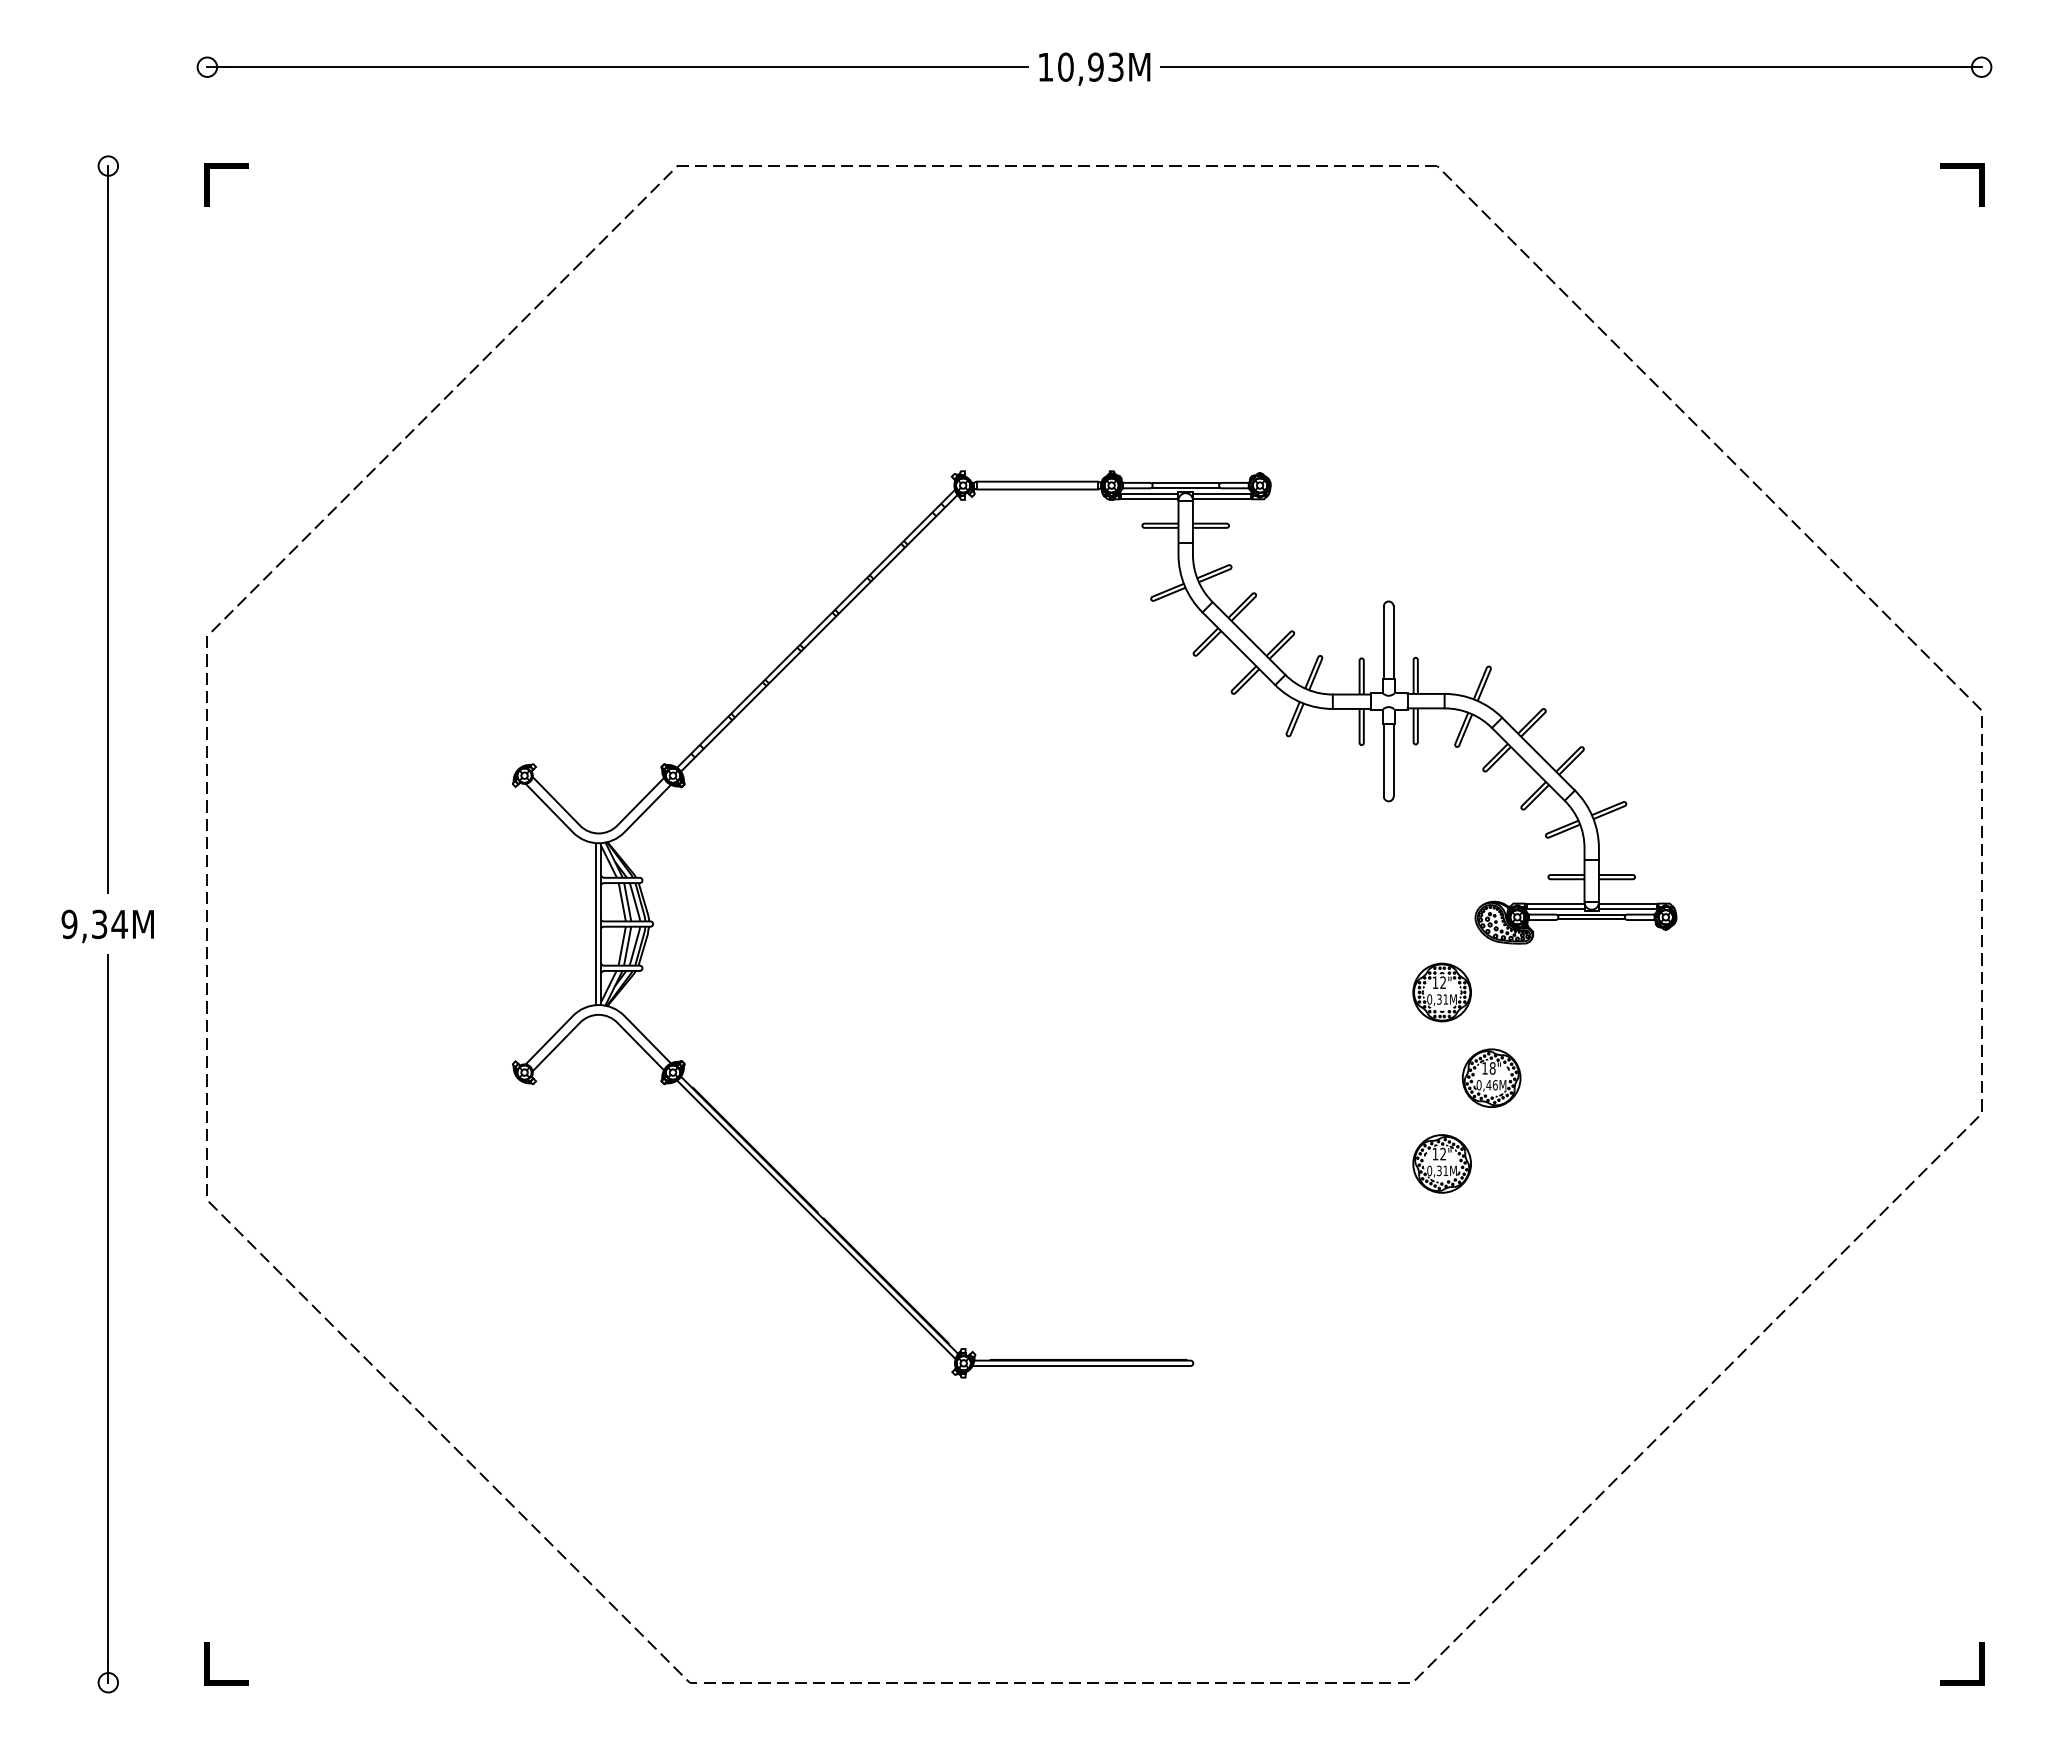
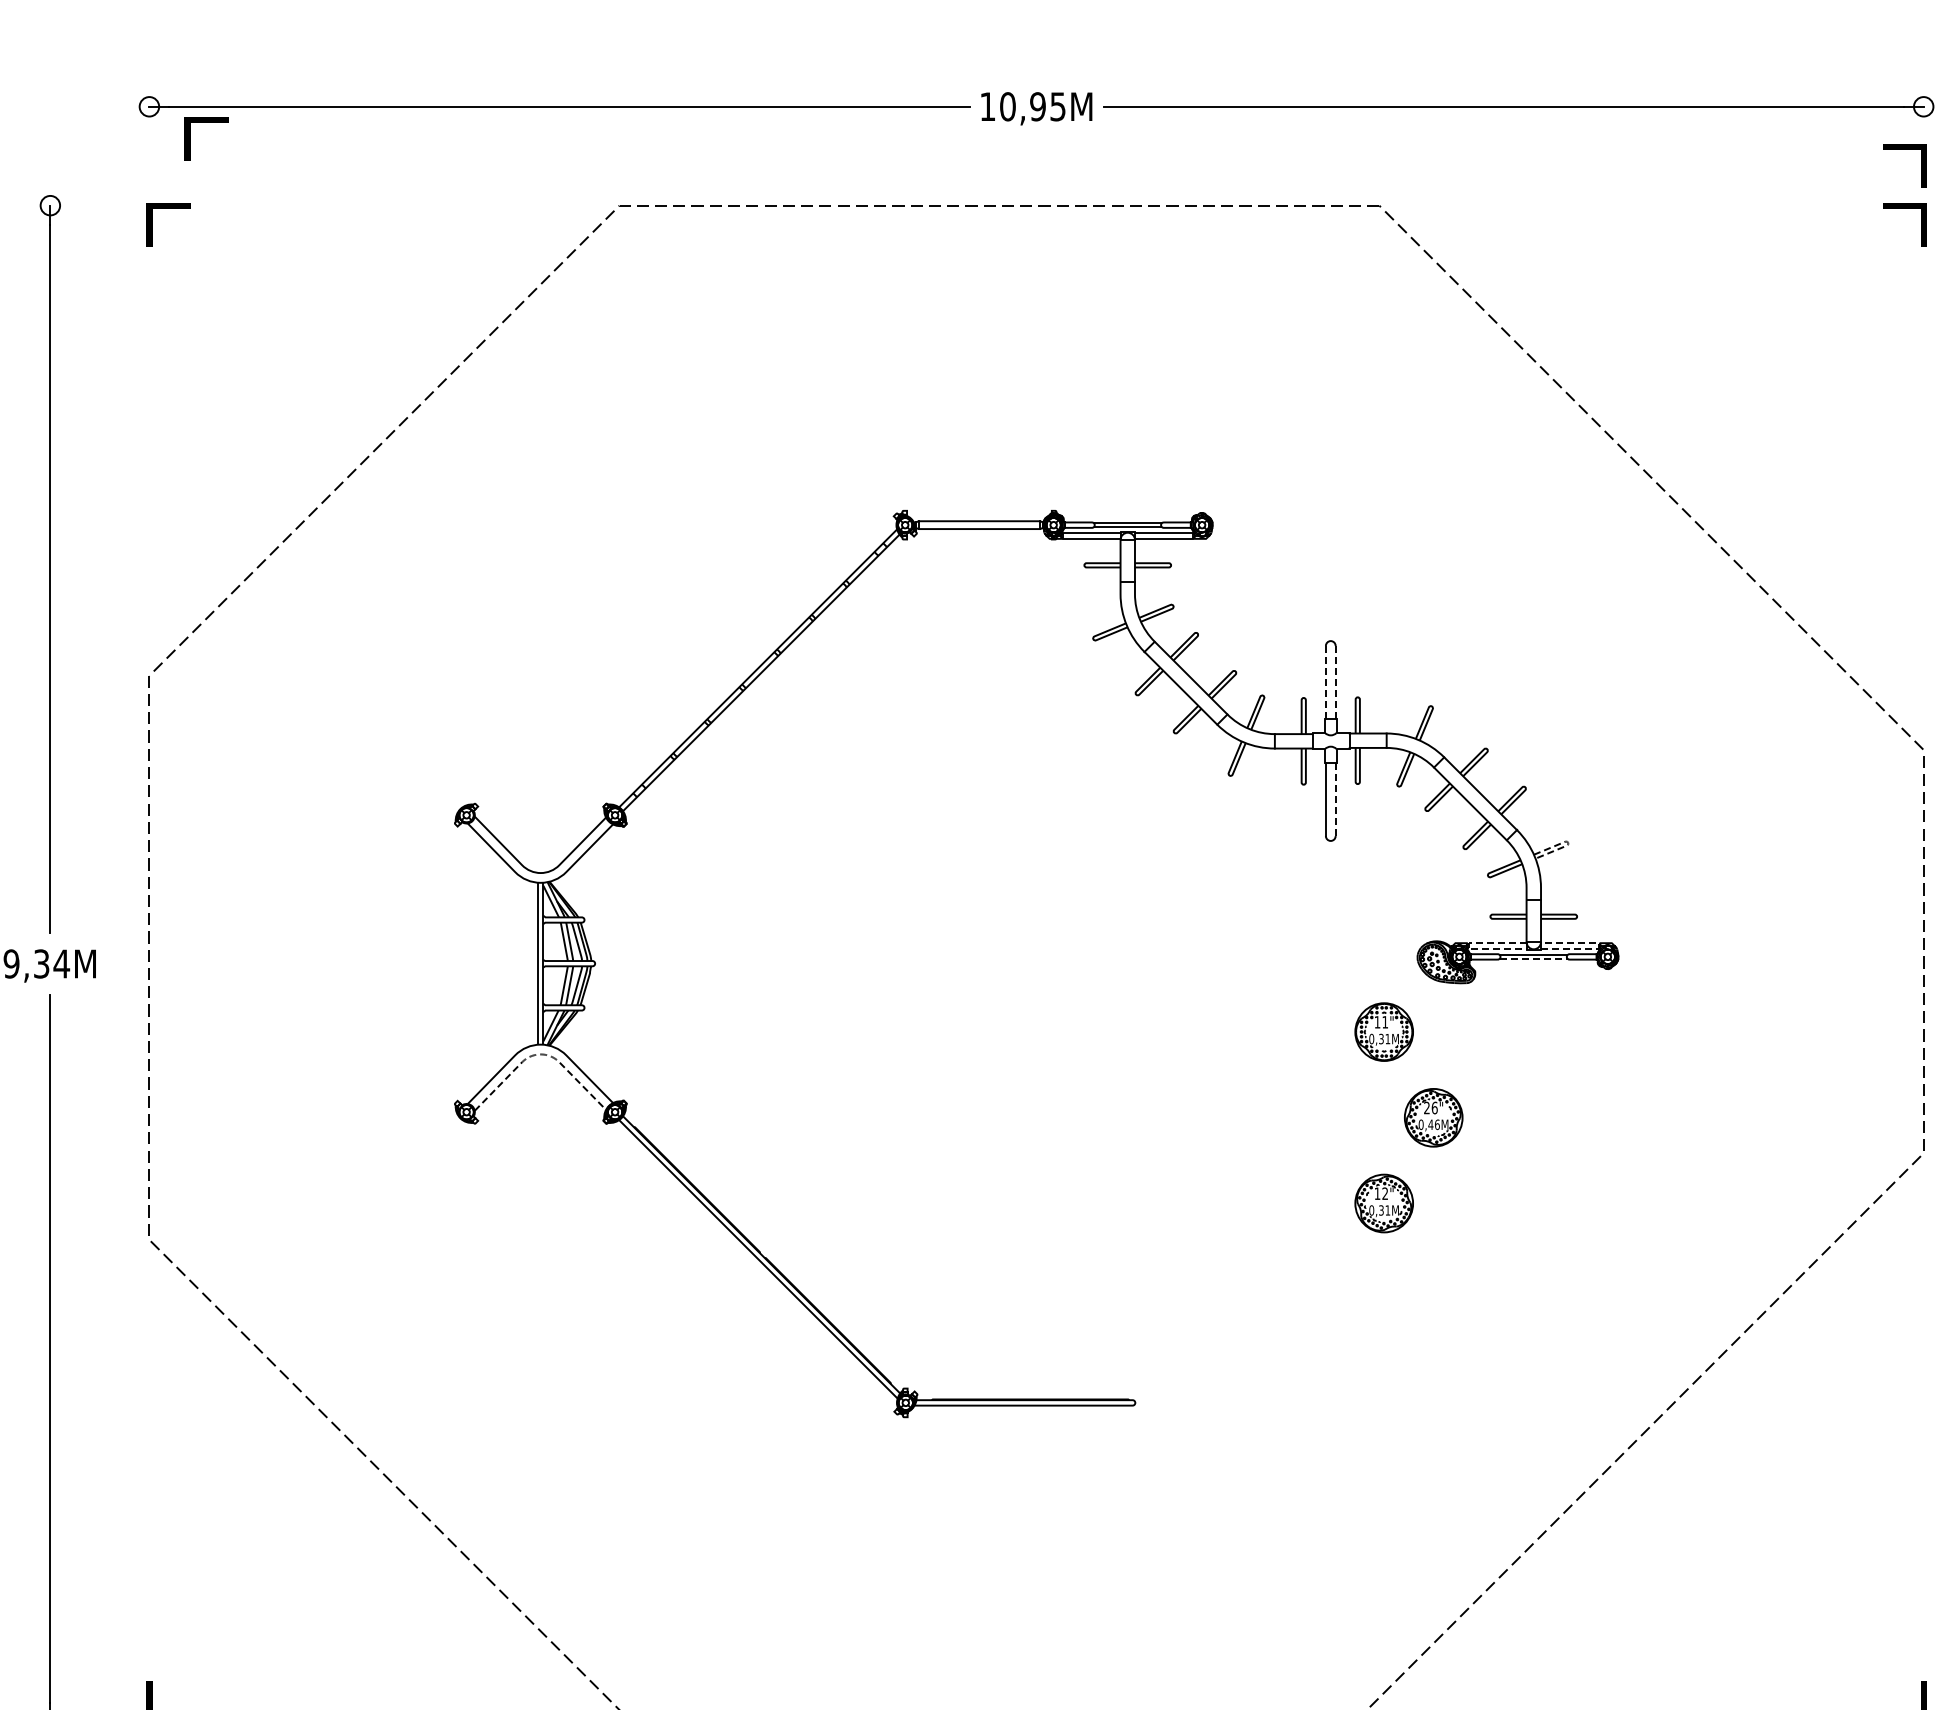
text: (1116, 66) -> (1058, 106), 10,93M -> 10,95M
line: (264, 82) -> (206, 122), added
line: (1962, 109) -> (1904, 149), added
line: (1383, 642) -> (1325, 682), solid -> dashed
line: (1393, 643) -> (1335, 683), solid -> dashed
line: (1393, 760) -> (1335, 800), solid -> dashed
line: (1626, 803) -> (1568, 843), solid -> dashed
line: (1526, 906) -> (1468, 946), solid -> dashed
line: (1656, 906) -> (1598, 946), solid -> dashed
line: (1592, 919) -> (1534, 959), solid -> dashed
text: (1442, 982) -> (1384, 1022), 12" -> 11"
line: (598, 1014) -> (540, 1054), solid -> dashed
text: (1488, 1068) -> (1430, 1108), 18" -> 26"

